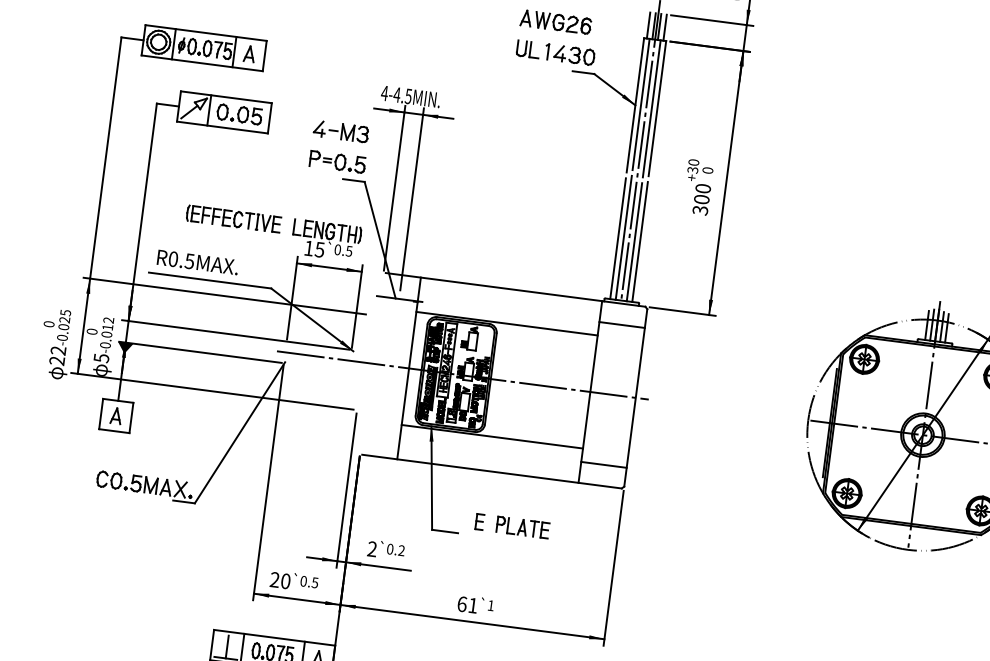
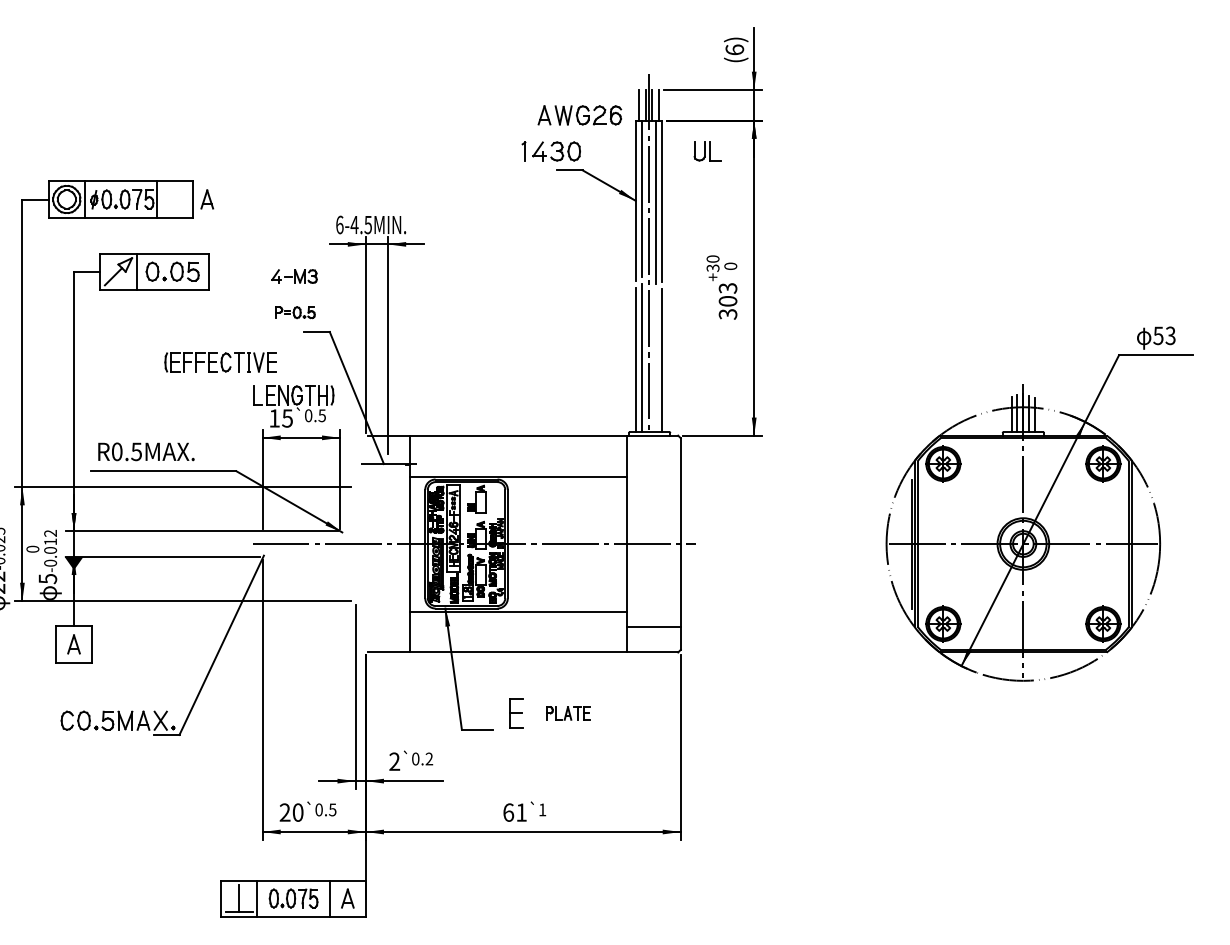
part: (555, 22) -> (579, 115), moved
part: (528, 49) -> (707, 151), moved
part: (249, 54) -> (207, 199), moved
text: (384, 92) -> (339, 224), 4-4.5MIN. -> 6-4.5MIN.
part: (341, 131) -> (294, 276), size x0.7
part: (338, 161) -> (295, 312), size x0.6
text: (703, 188) -> (728, 288), 300 -> 303
part: (233, 219) -> (220, 362), moved
line: (634, 242) -> (655, 361), removed
line: (622, 324) -> (653, 460), removed
part: (479, 521) -> (516, 712), size x1.6
part: (523, 527) -> (568, 713), size x0.7

